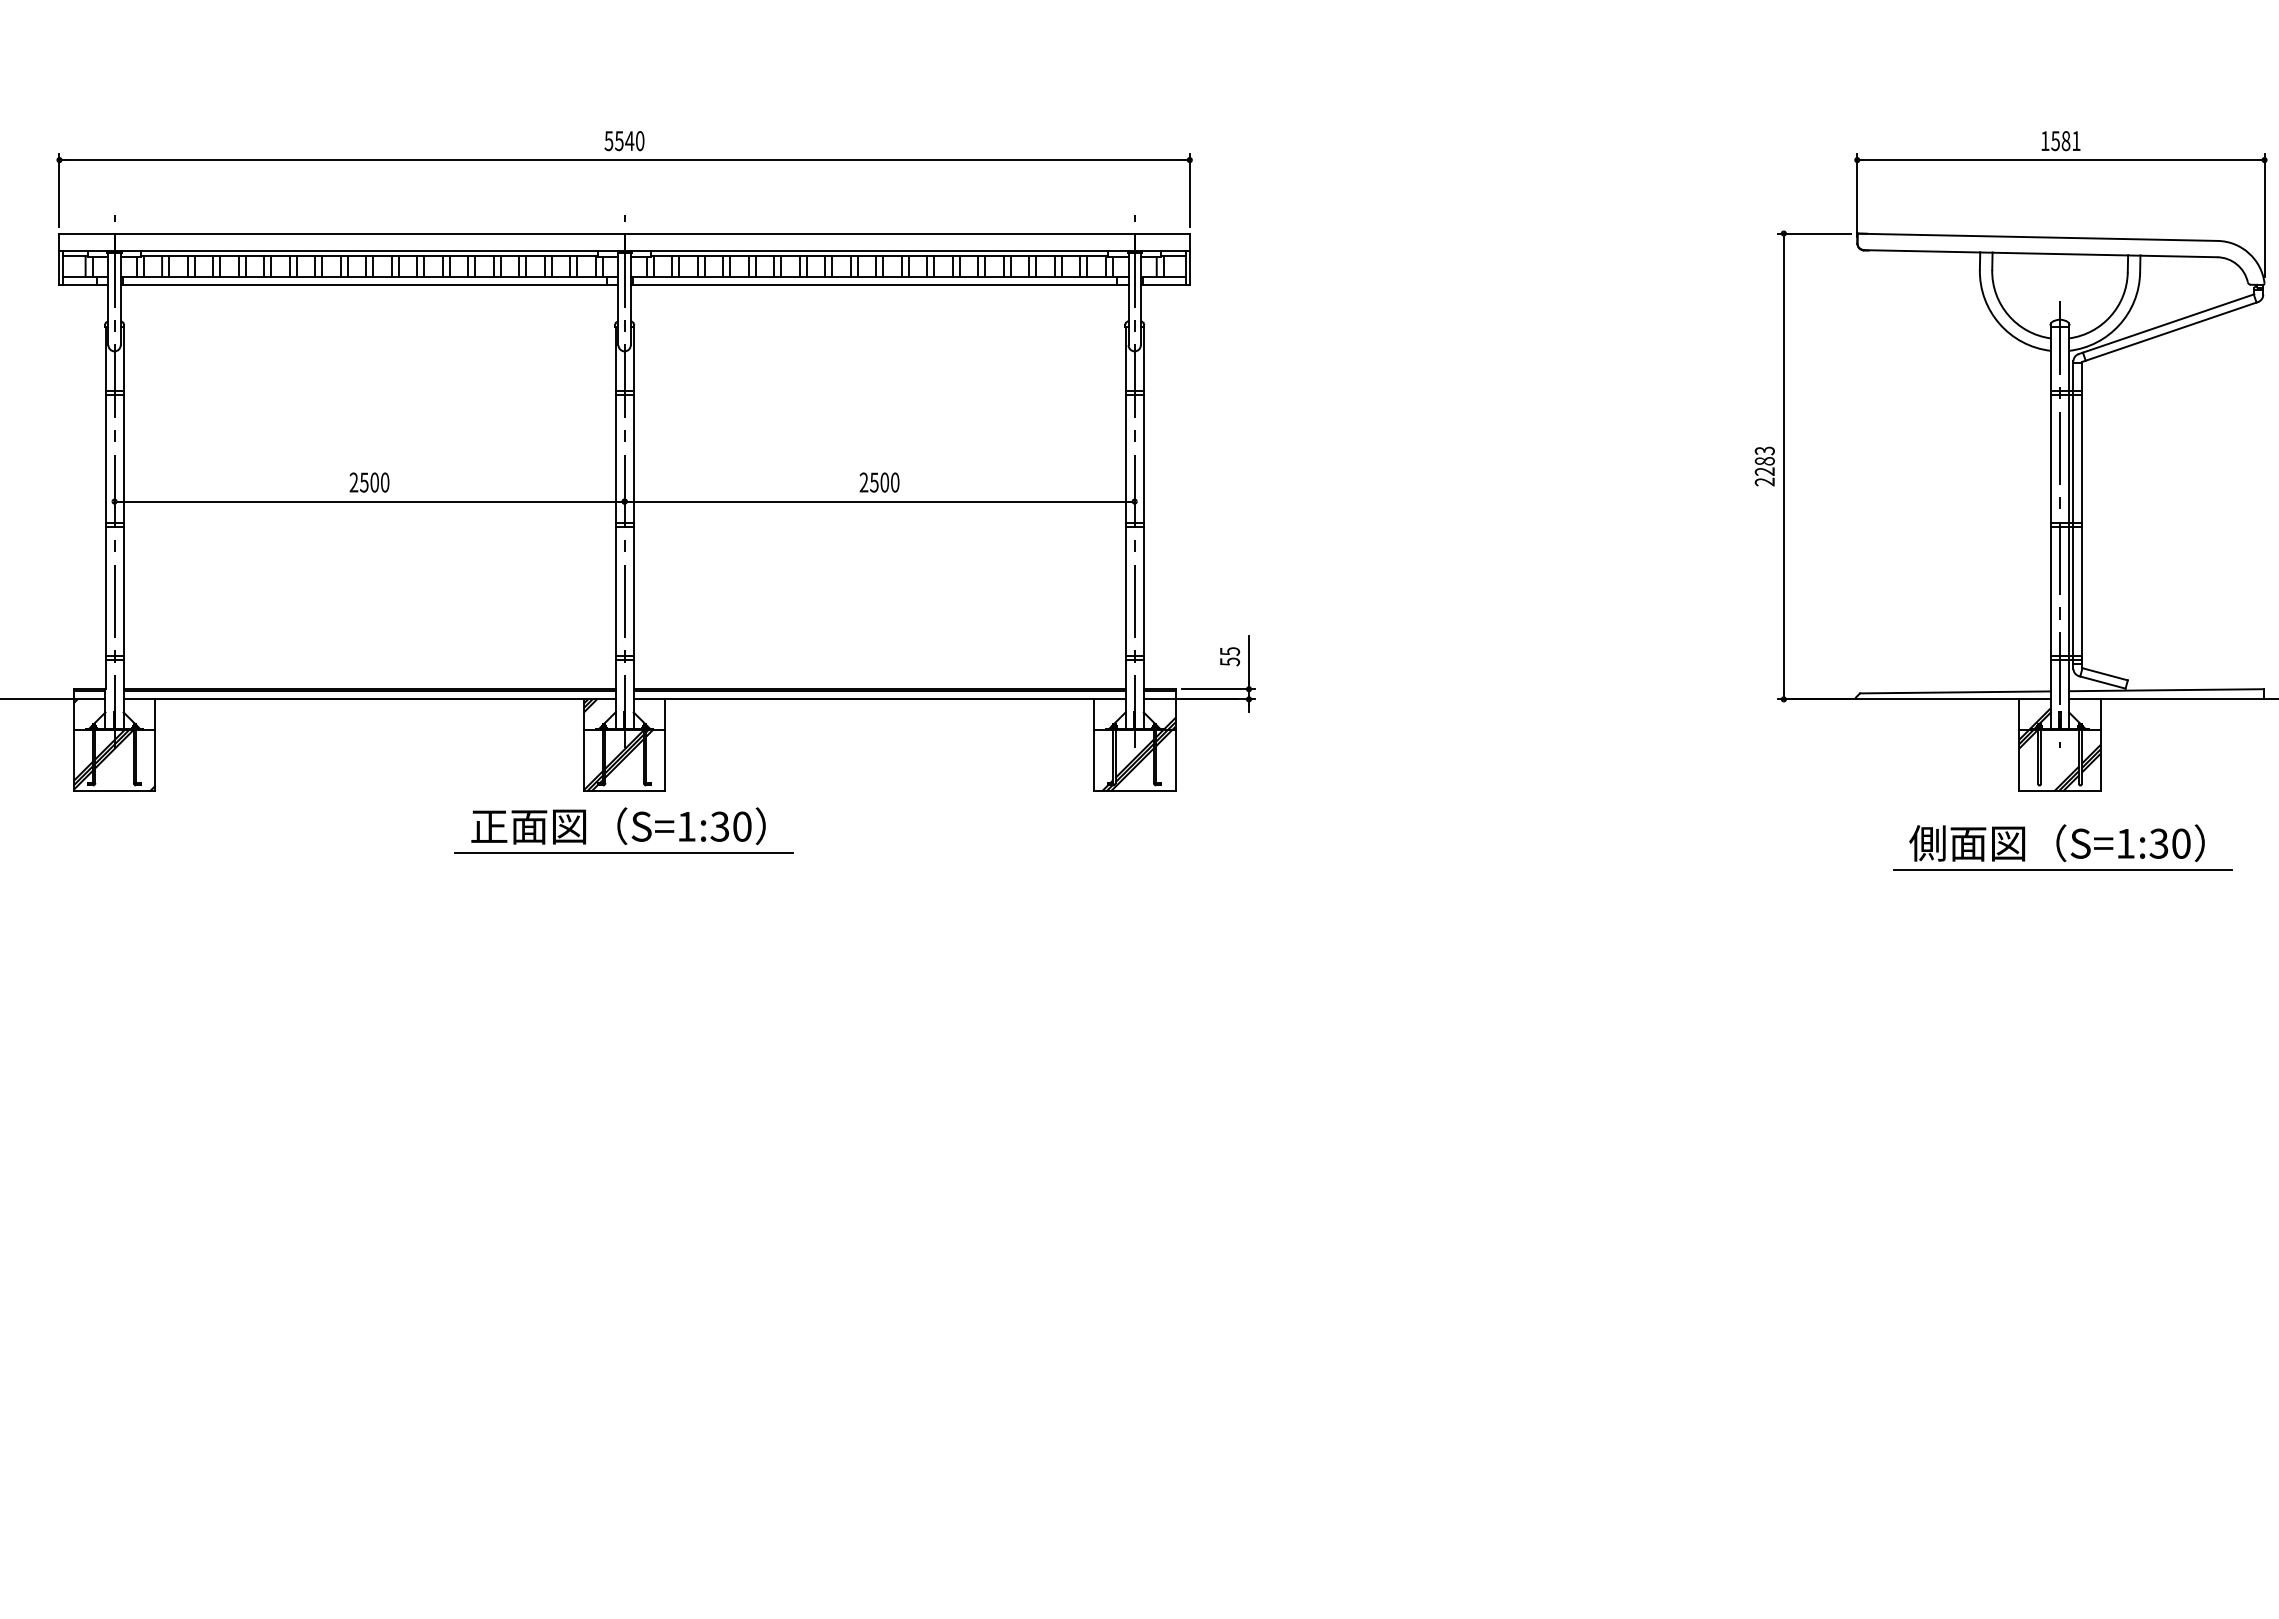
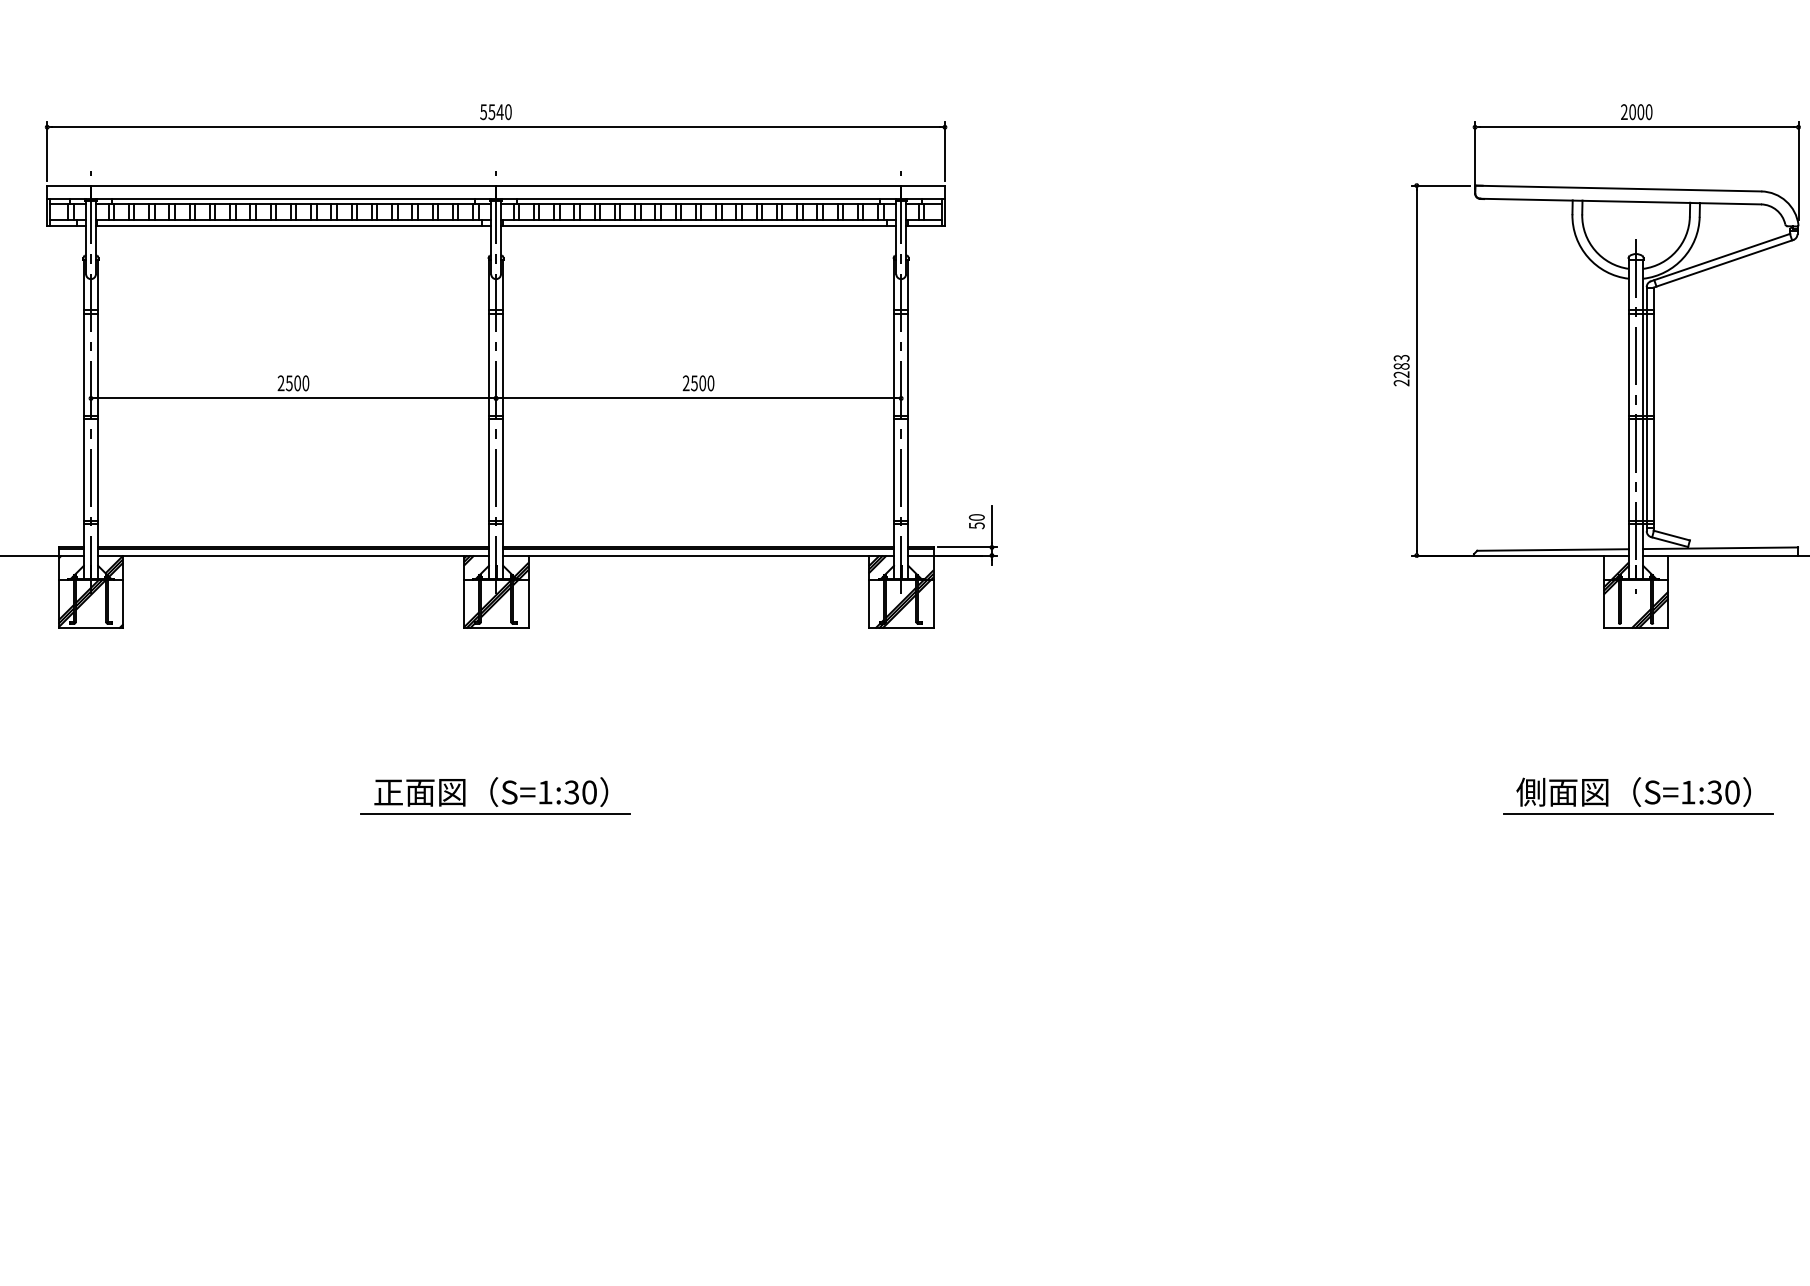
text: (2060, 141) -> (1636, 112), 1581 -> 2000
text: (1229, 651) -> (976, 517), 55 -> 50
hatch: (1104, 710) -> (877, 564), added
hatch: (143, 712) -> (113, 565), added
hatch: (656, 718) -> (521, 570), added
part: (623, 830) -> (495, 795), moved
part: (2062, 847) -> (1638, 795), moved

